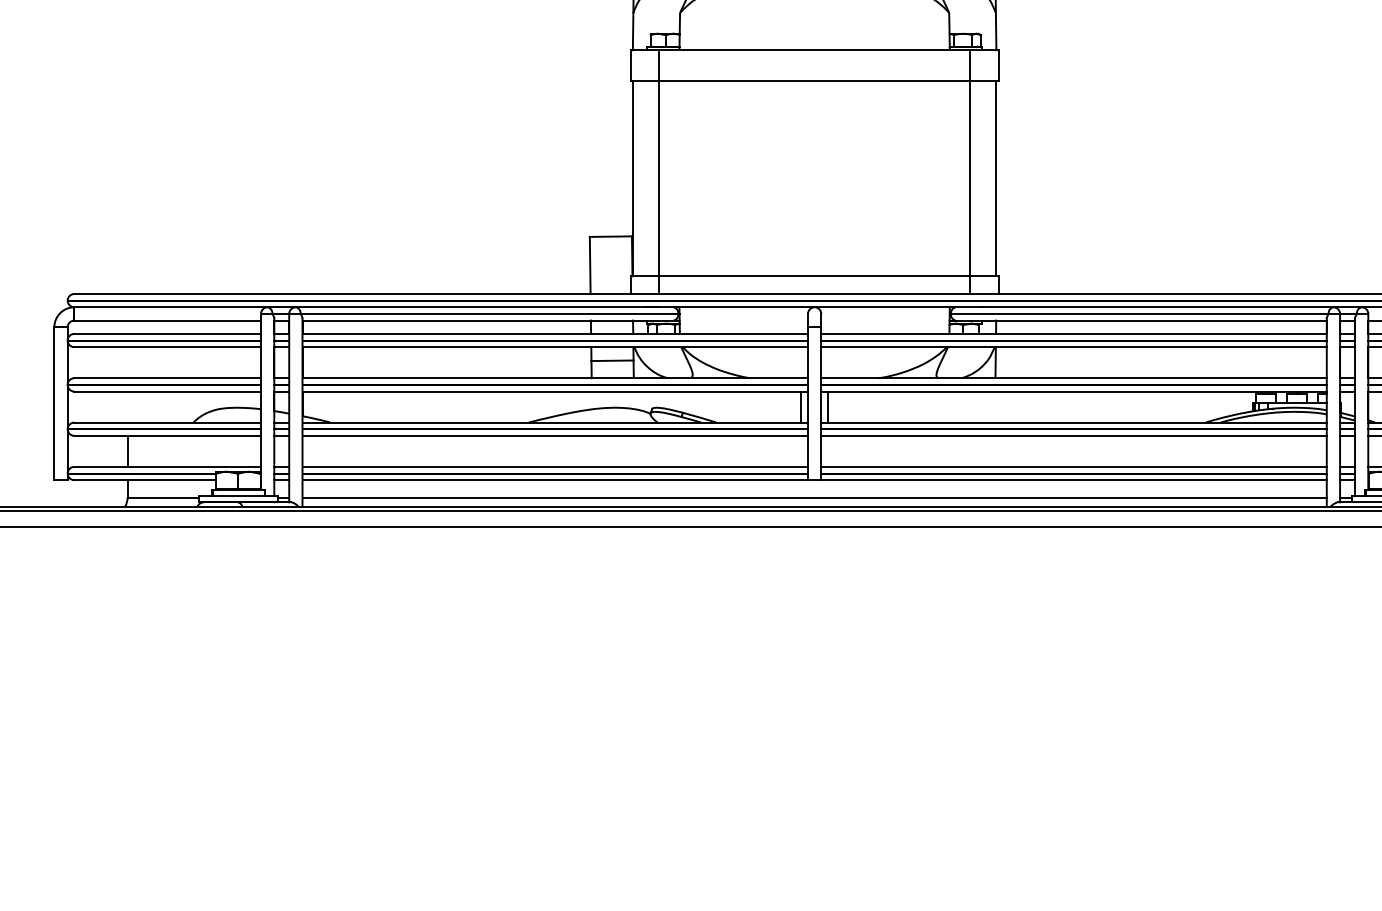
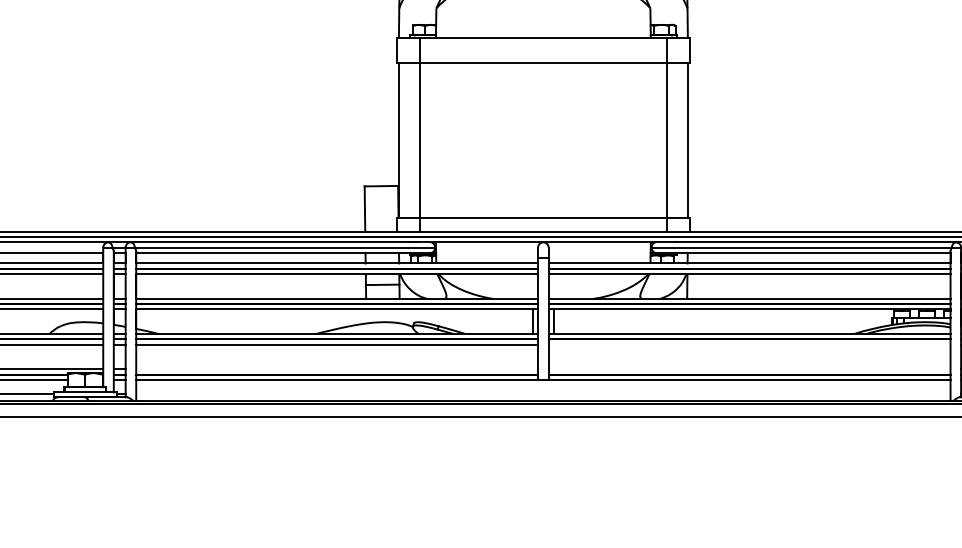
line: (1073, 435) -> (749, 344), removed
line: (554, 466) -> (336, 368), removed
line: (1073, 466) -> (749, 368), removed
line: (814, 497) -> (543, 393), removed

